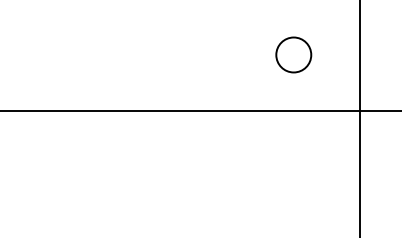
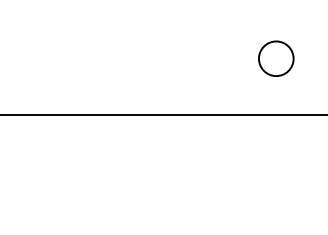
circle: (293, 54) -> (276, 58), moved

